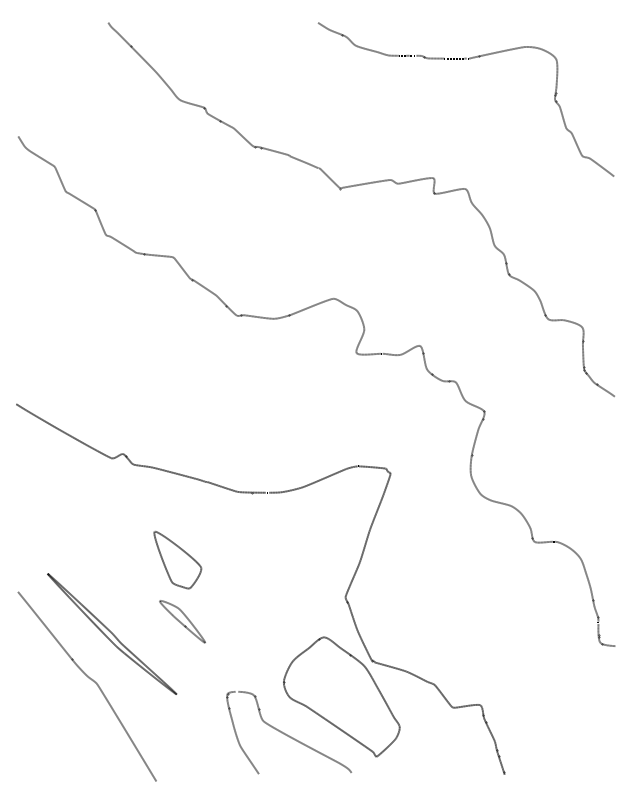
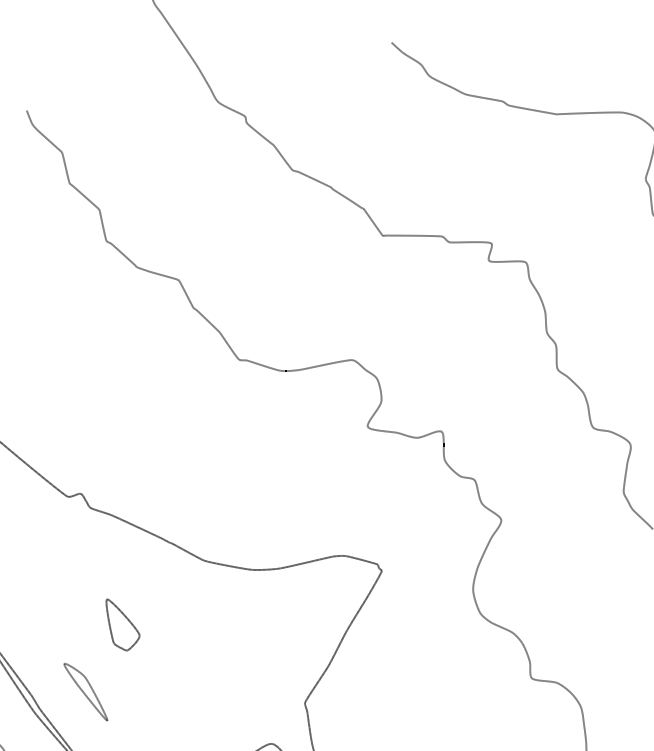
part: (177, 559) -> (121, 625), size x0.71
part: (182, 621) -> (85, 691), moved

